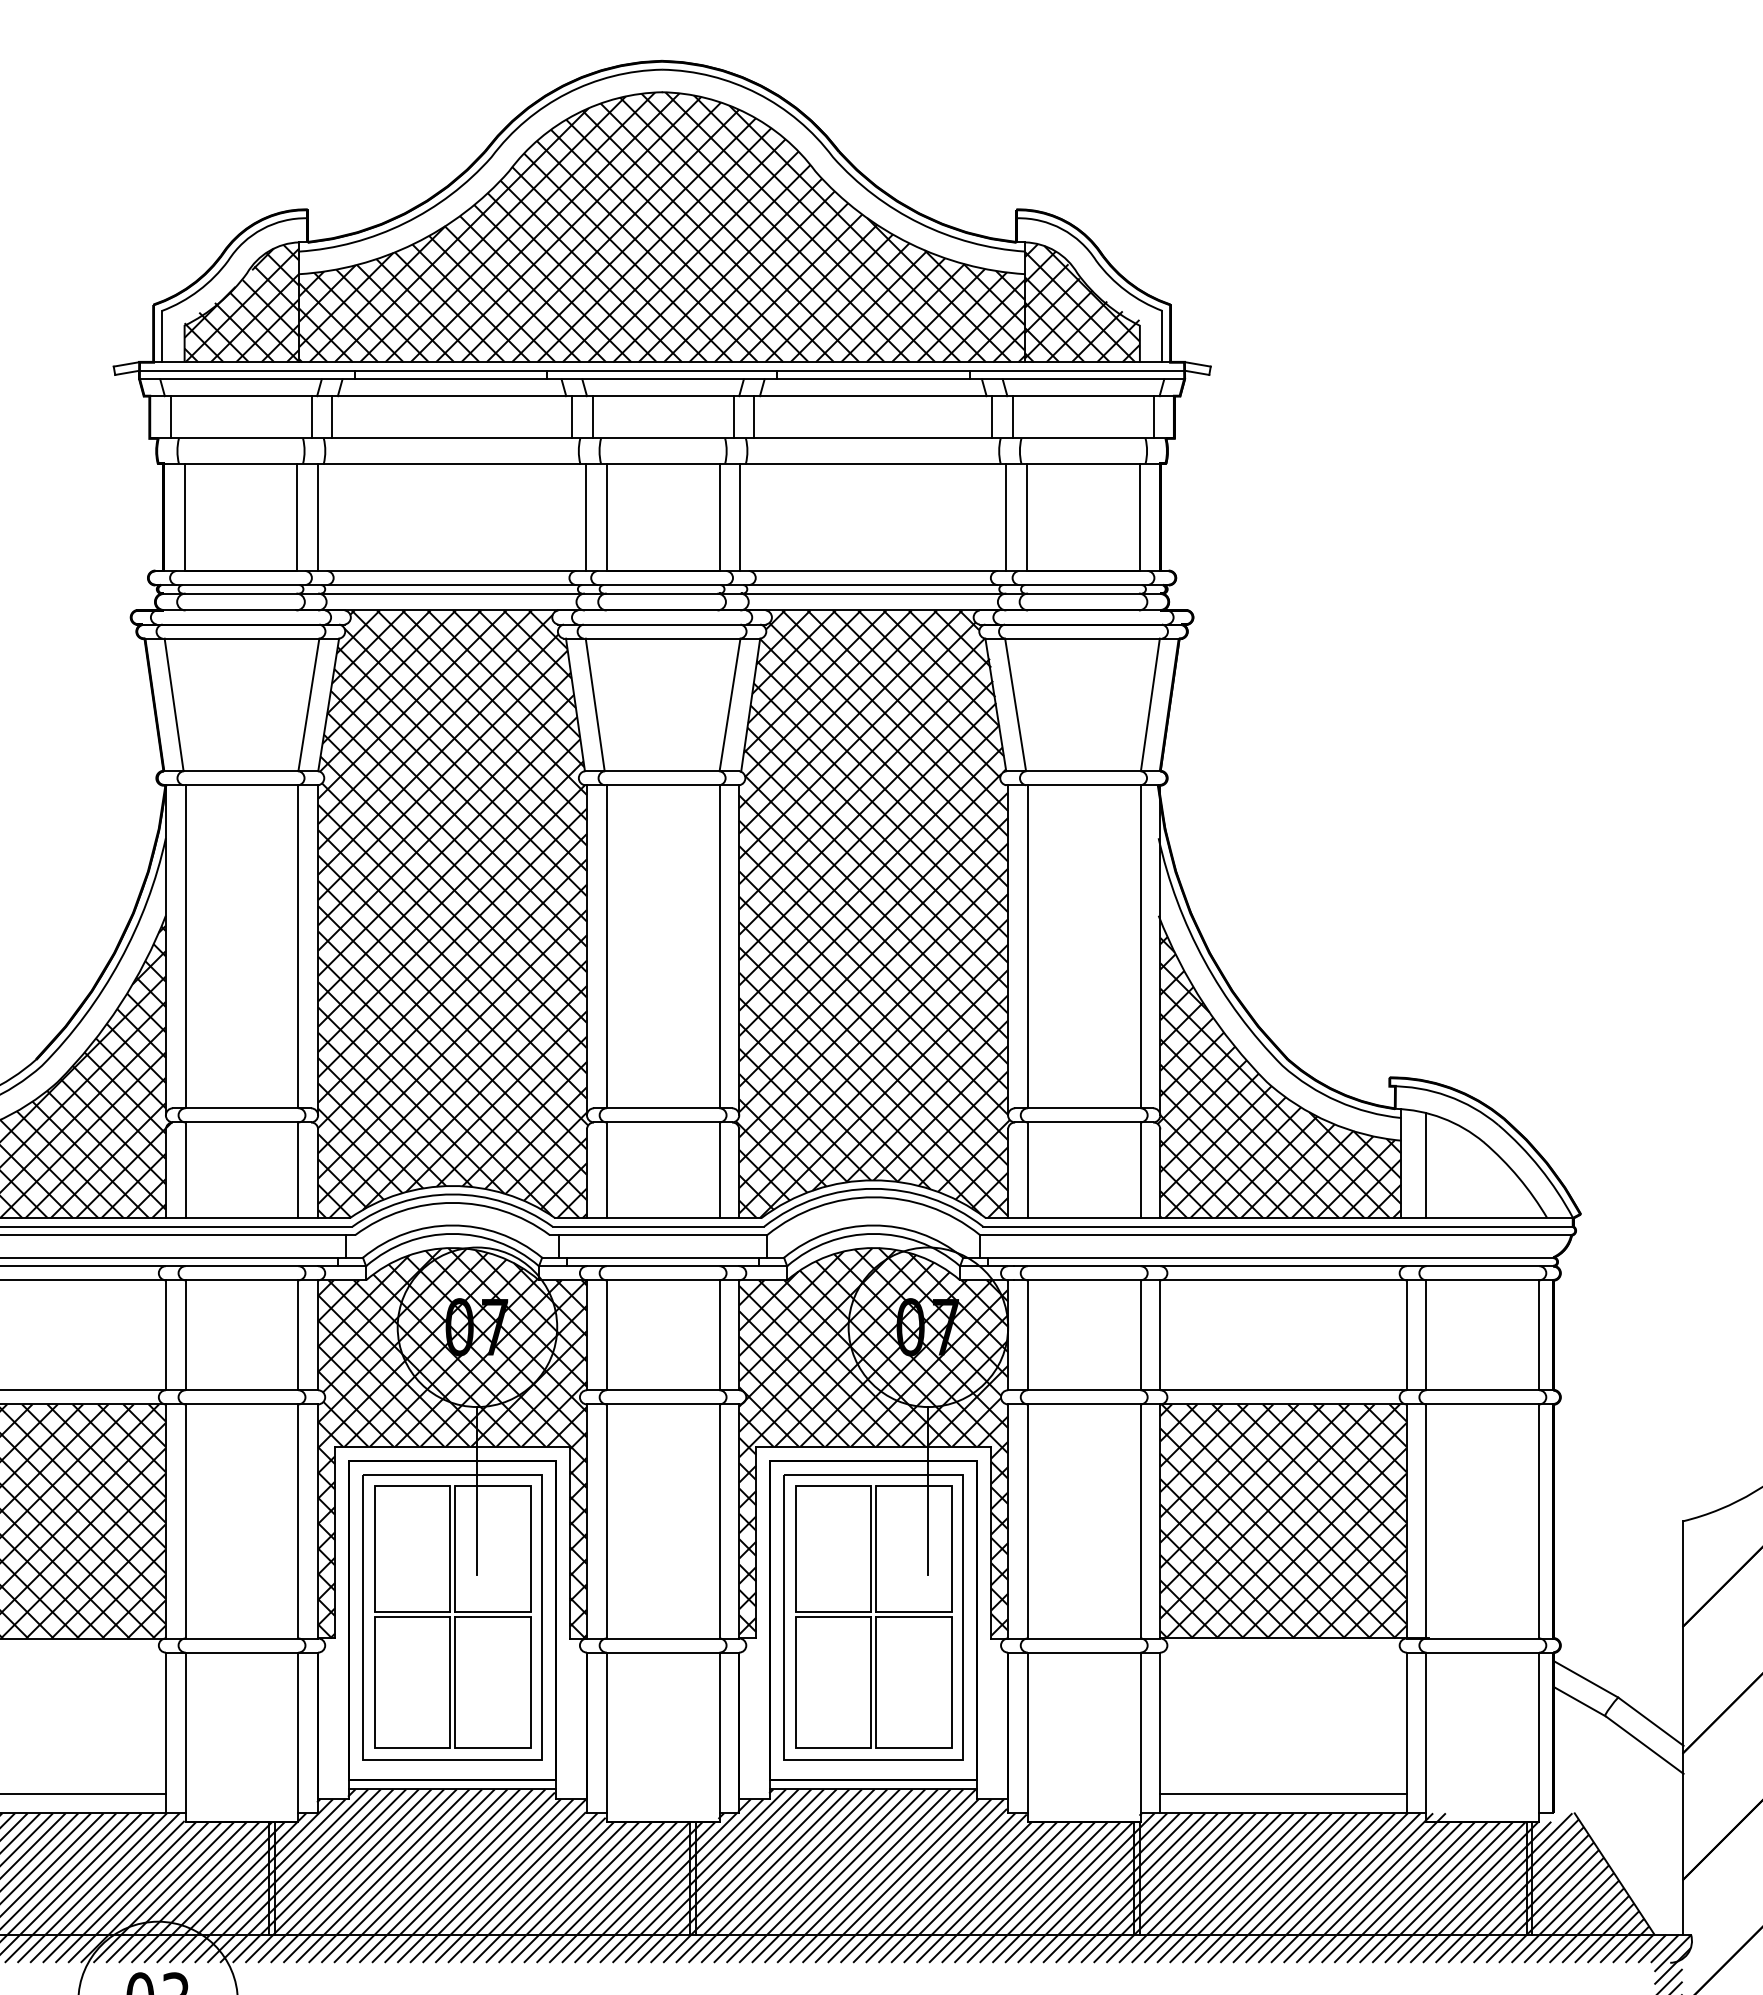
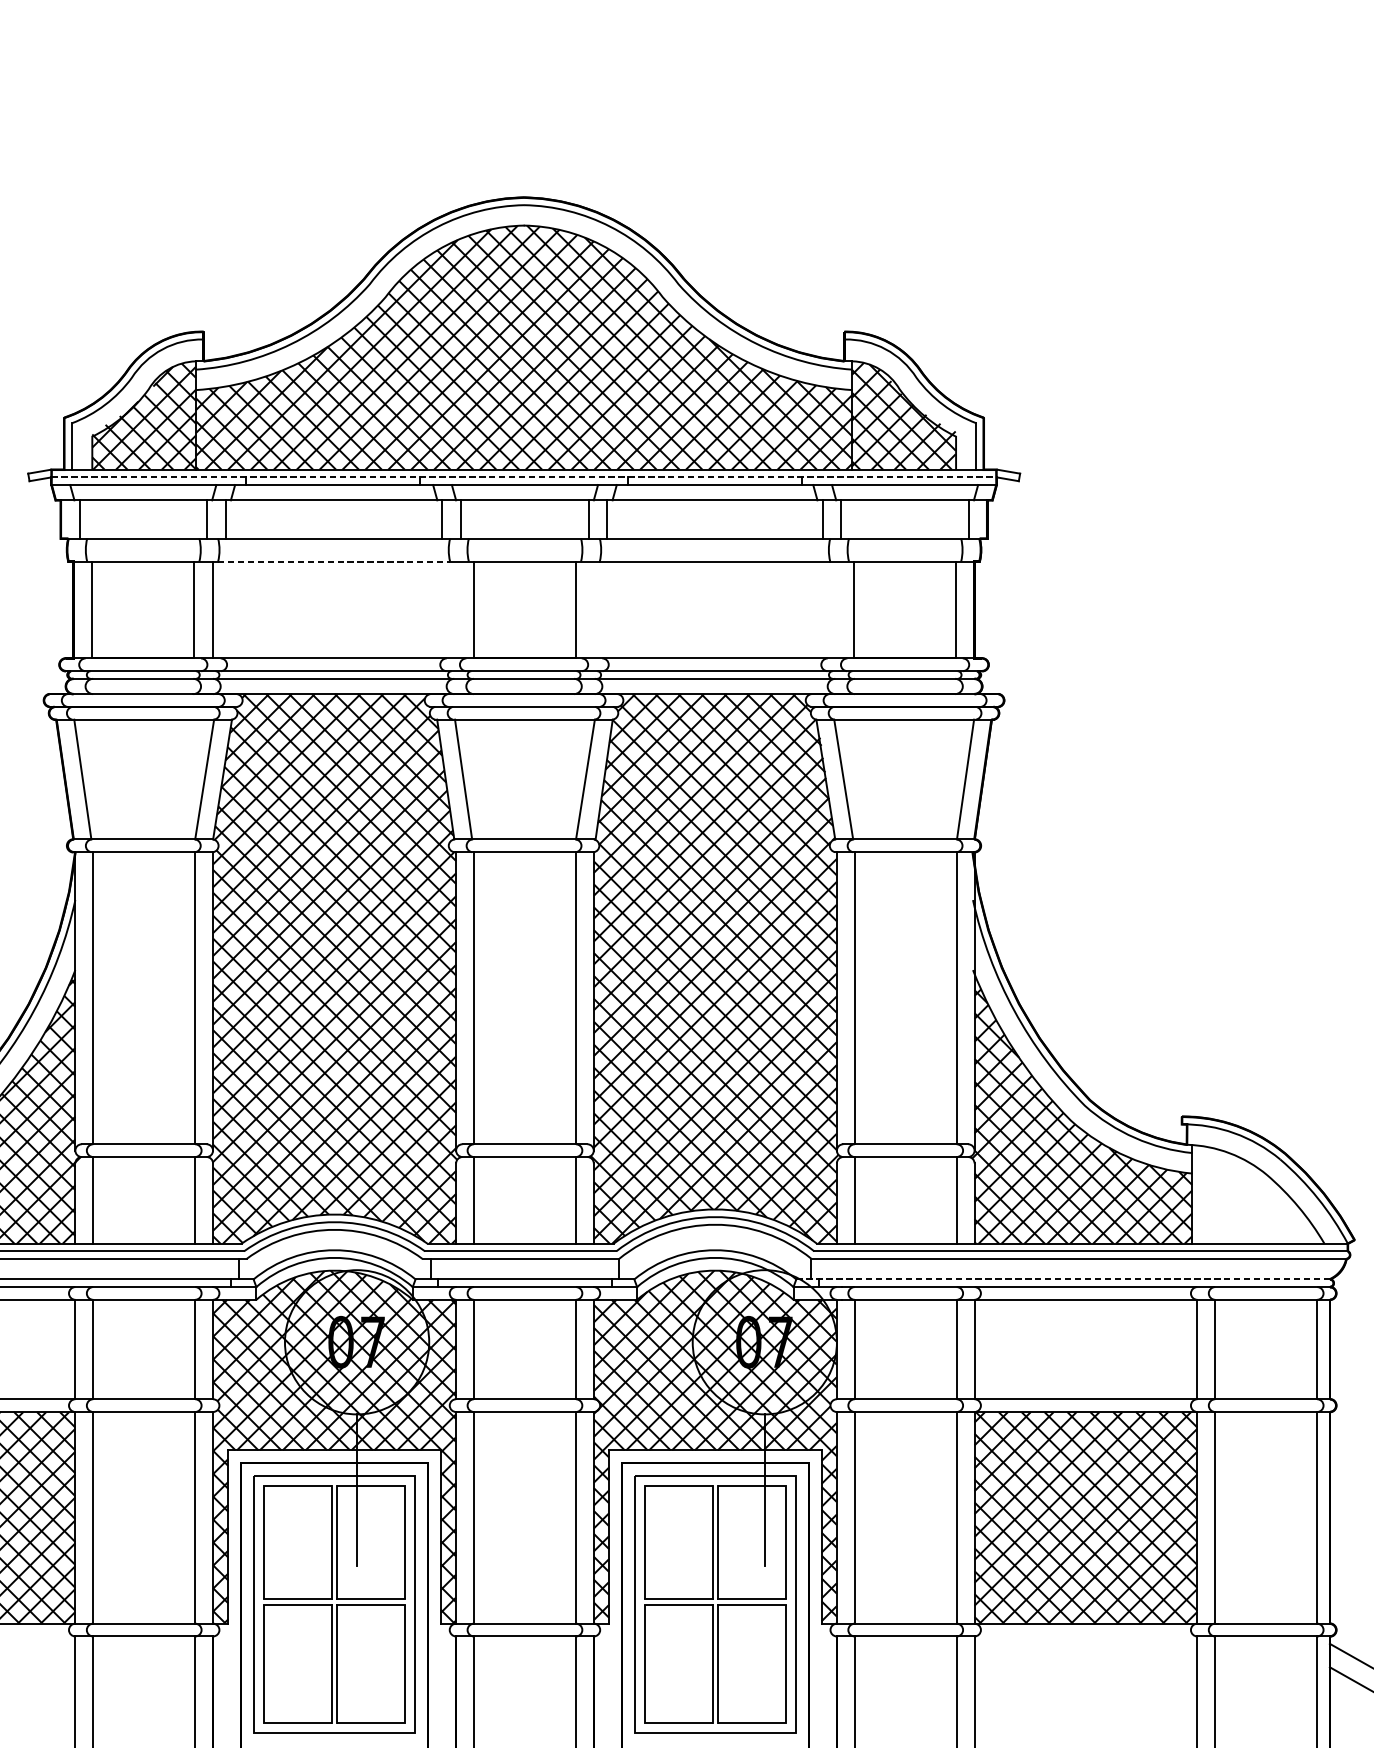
line: (662, 370) -> (524, 477), solid -> dashed
line: (452, 463) -> (334, 561), solid -> dashed
line: (585, 516) -> (454, 609), removed
line: (740, 516) -> (594, 609), removed
line: (1006, 516) -> (835, 609), removed
line: (1426, 1165) -> (1215, 1196), removed
line: (1257, 1257) -> (1062, 1279), solid -> dashed

